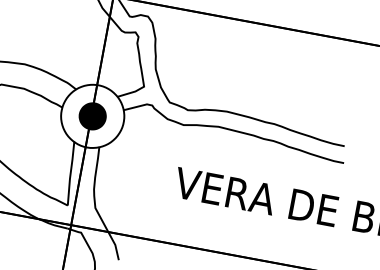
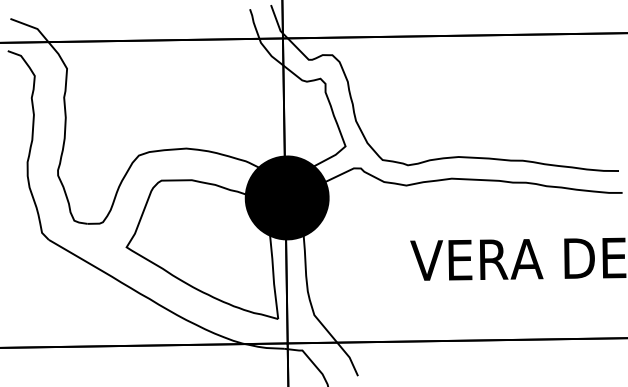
fill: (92, 115) -> (286, 197), added

